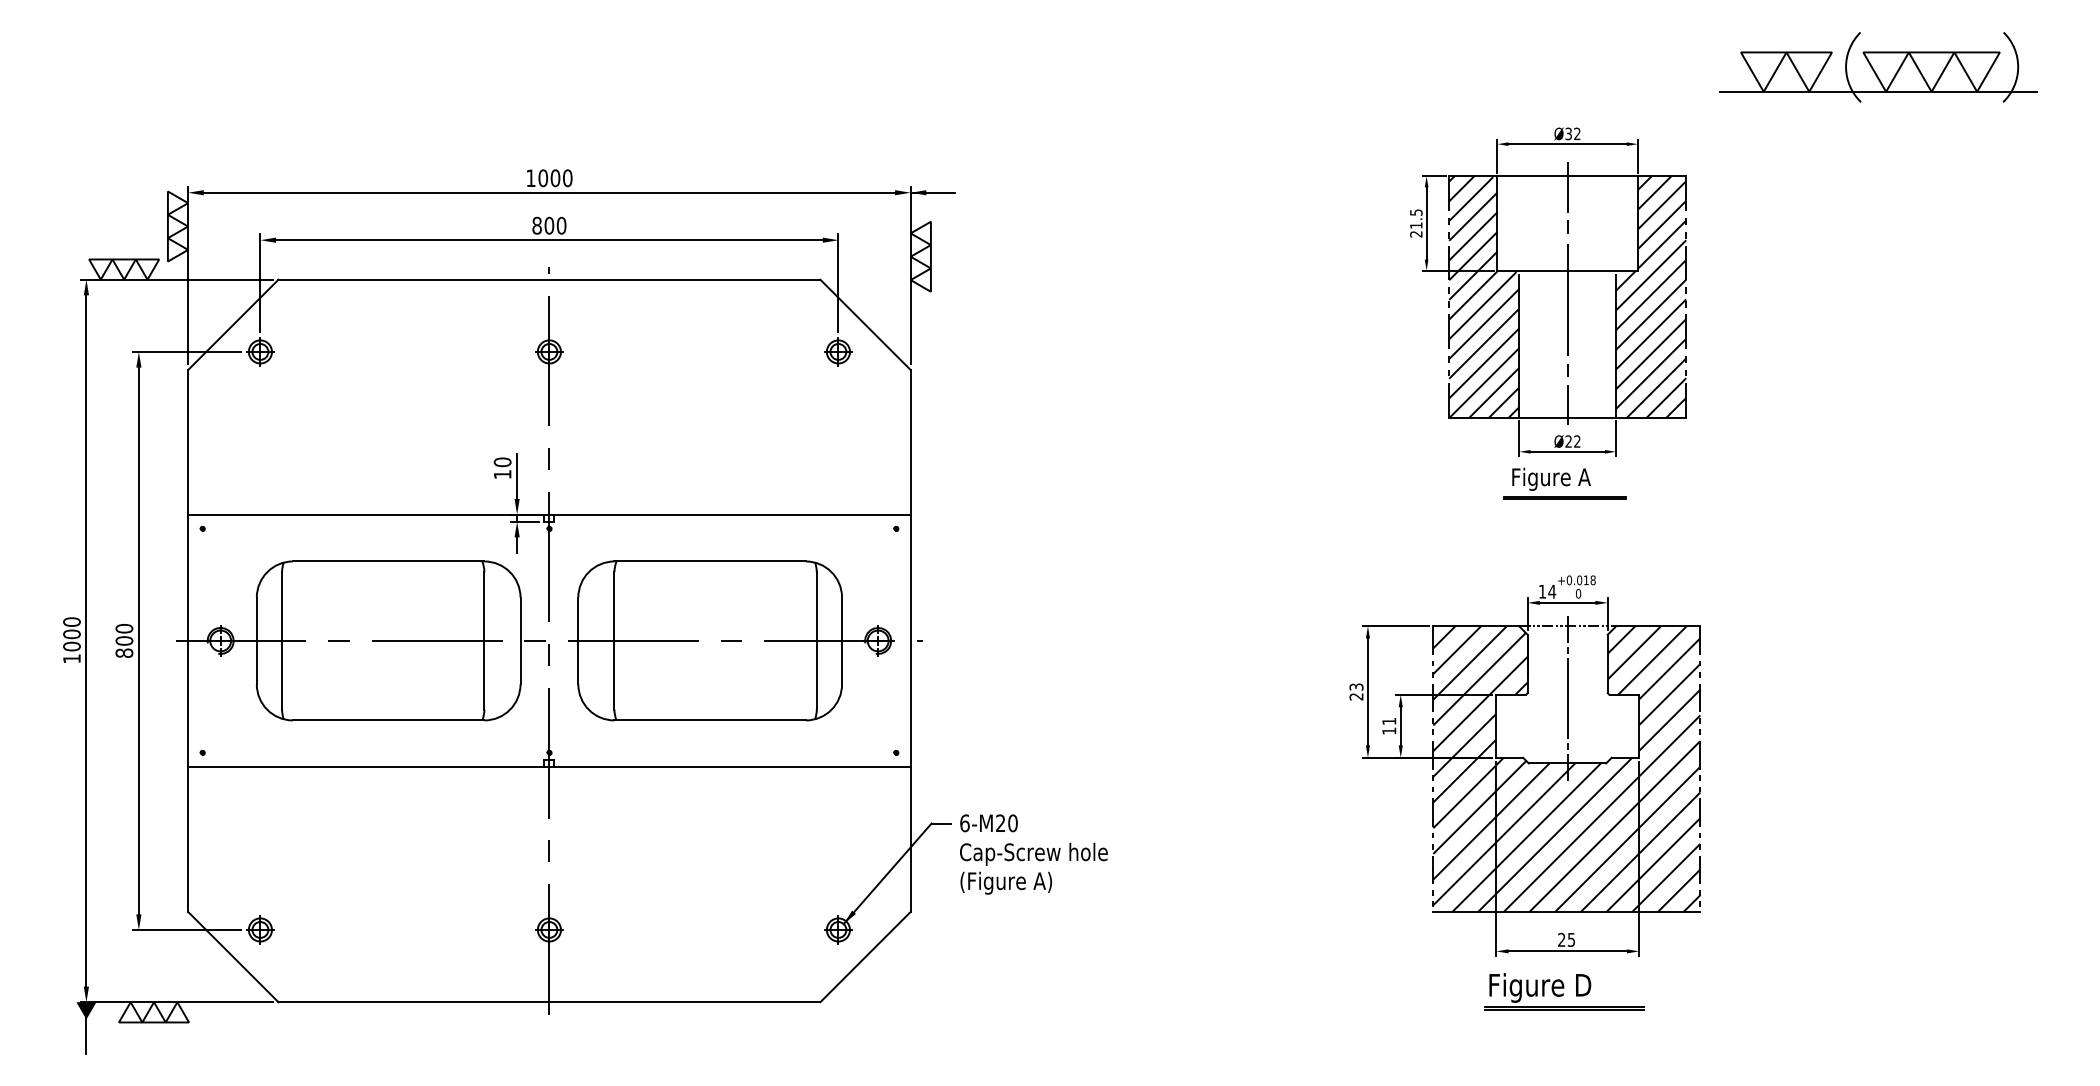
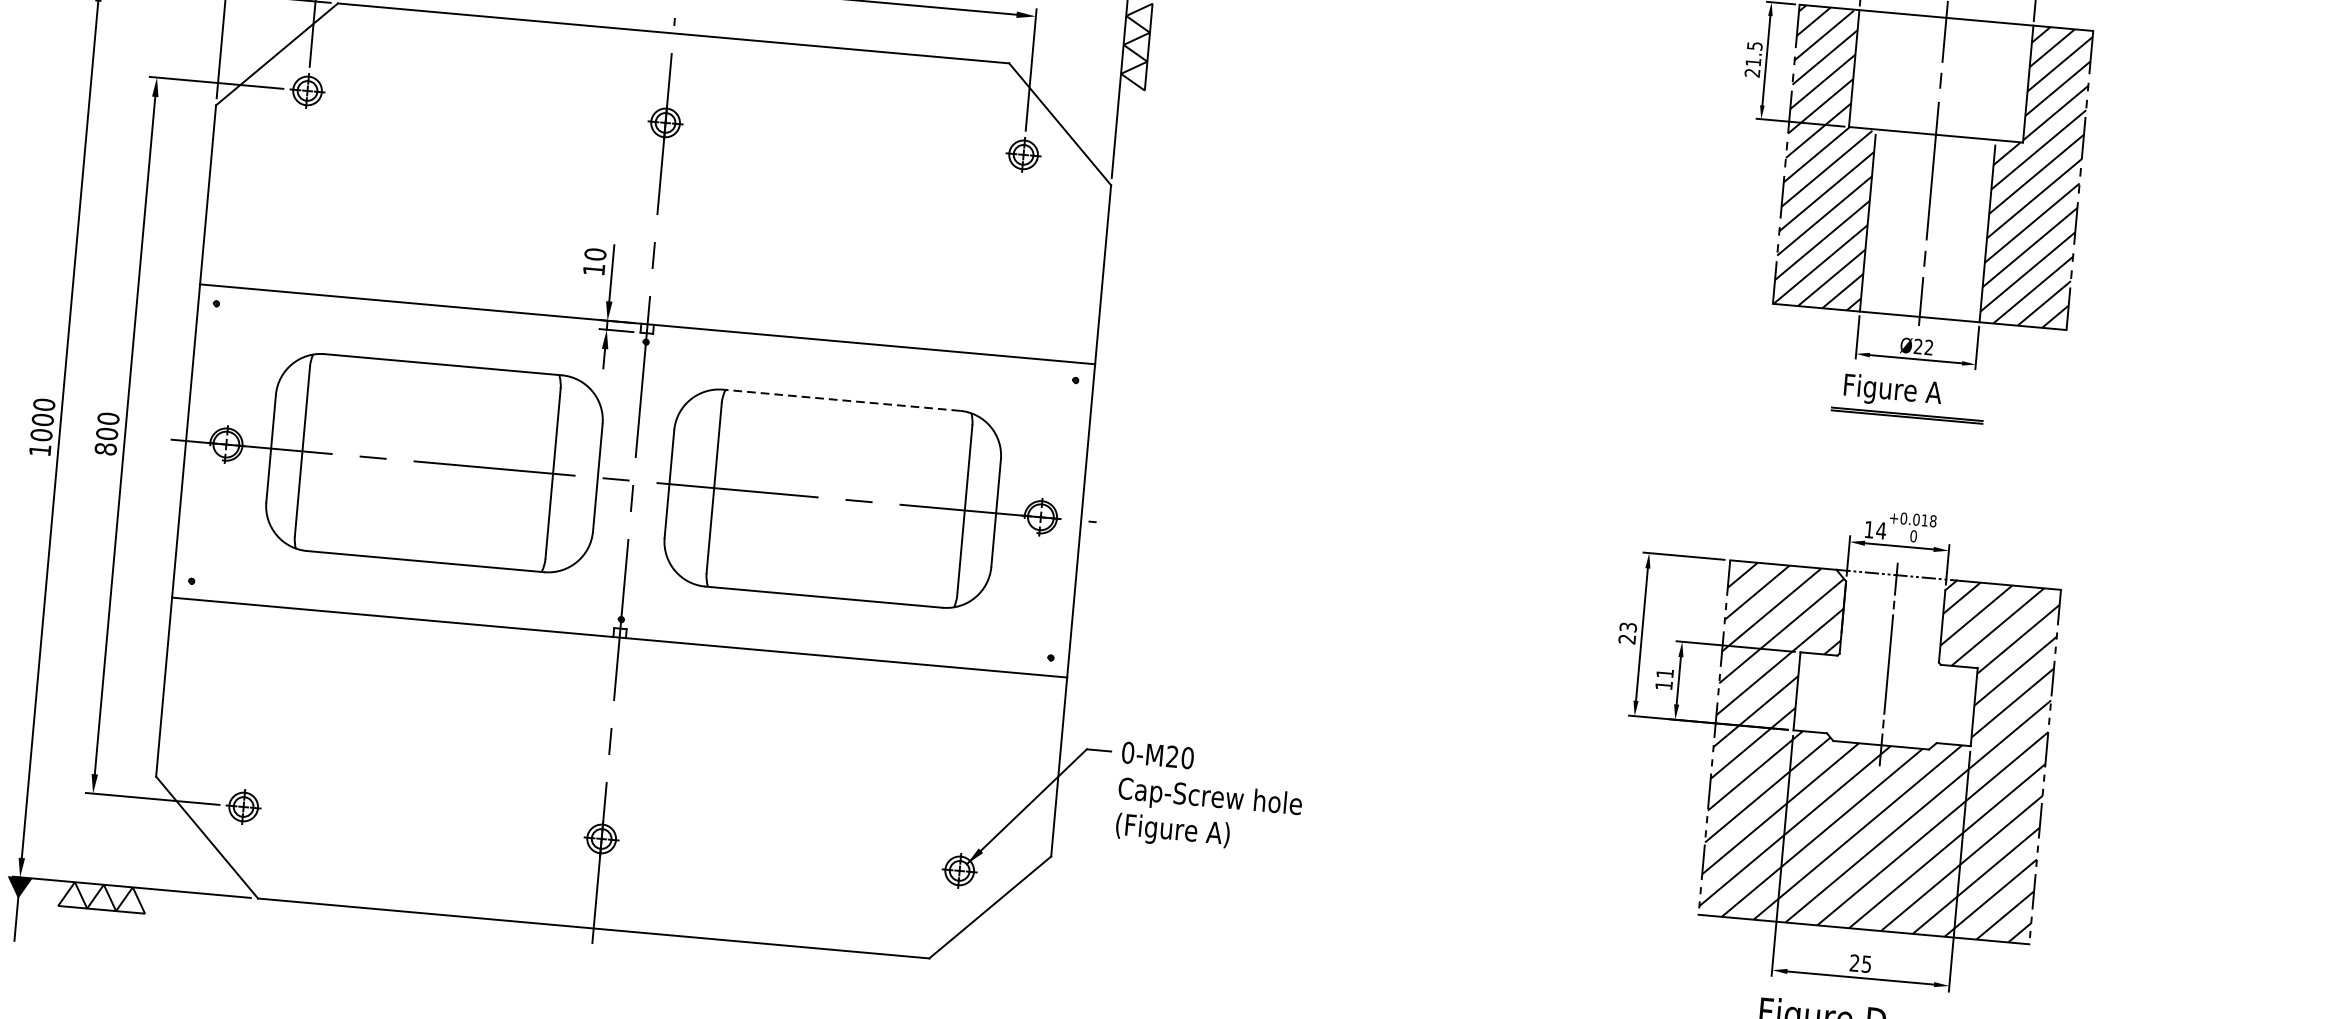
line: (710, 561) -> (841, 400), solid -> dashed
text: (964, 822) -> (1127, 751), 6-M20 -> 0-M20

